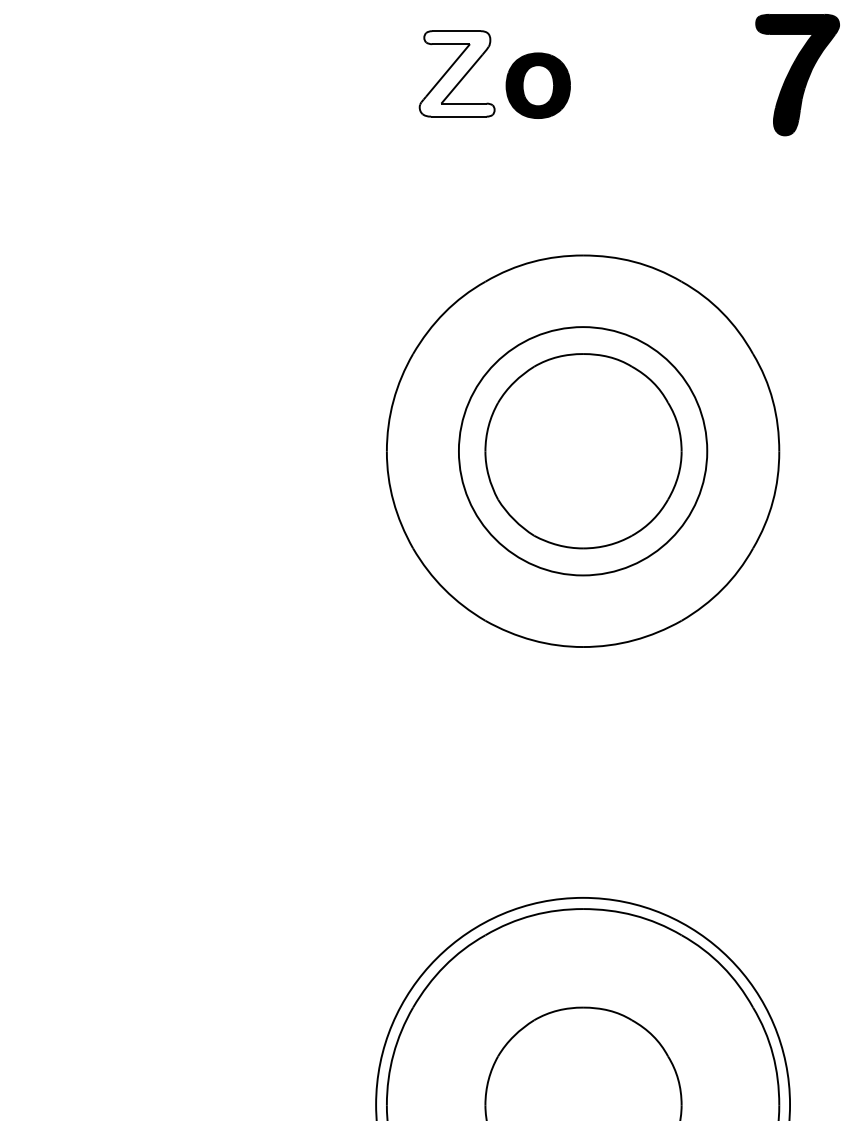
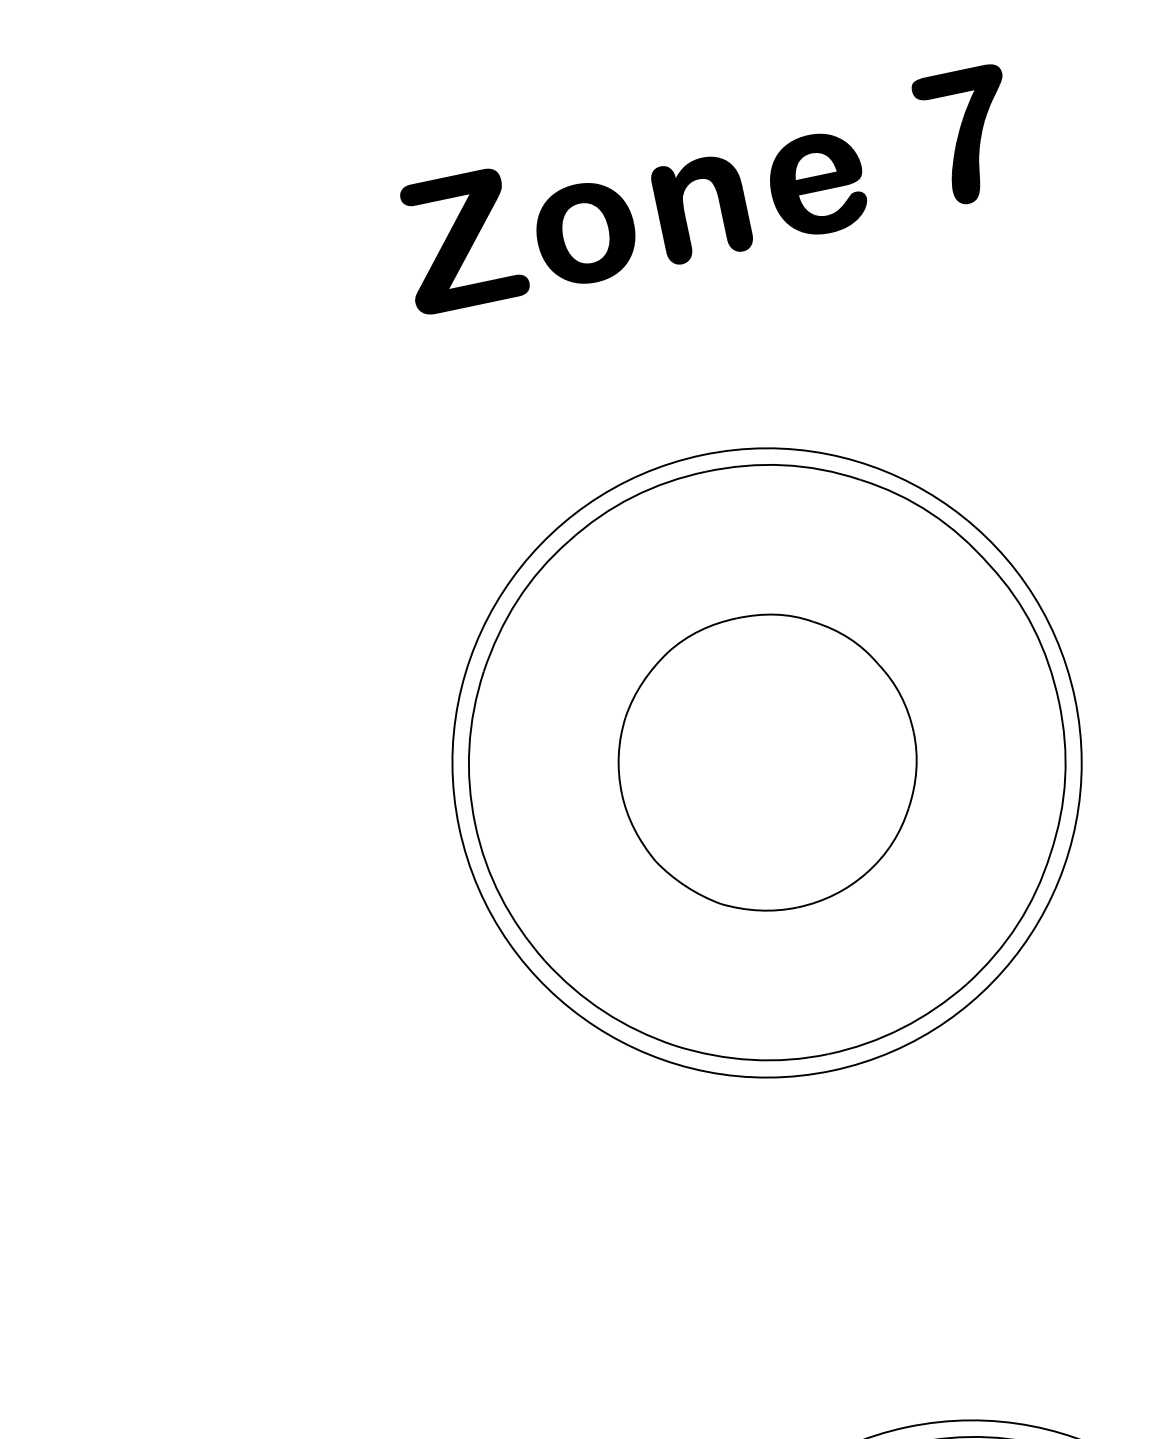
fill: (456, 73) -> (460, 240), added
part: (797, 74) -> (967, 135), size x0.71
part: (605, 82) -> (684, 207), added
part: (693, 85) -> (816, 184), added
circle: (583, 451) -> (767, 763), size x1.67

